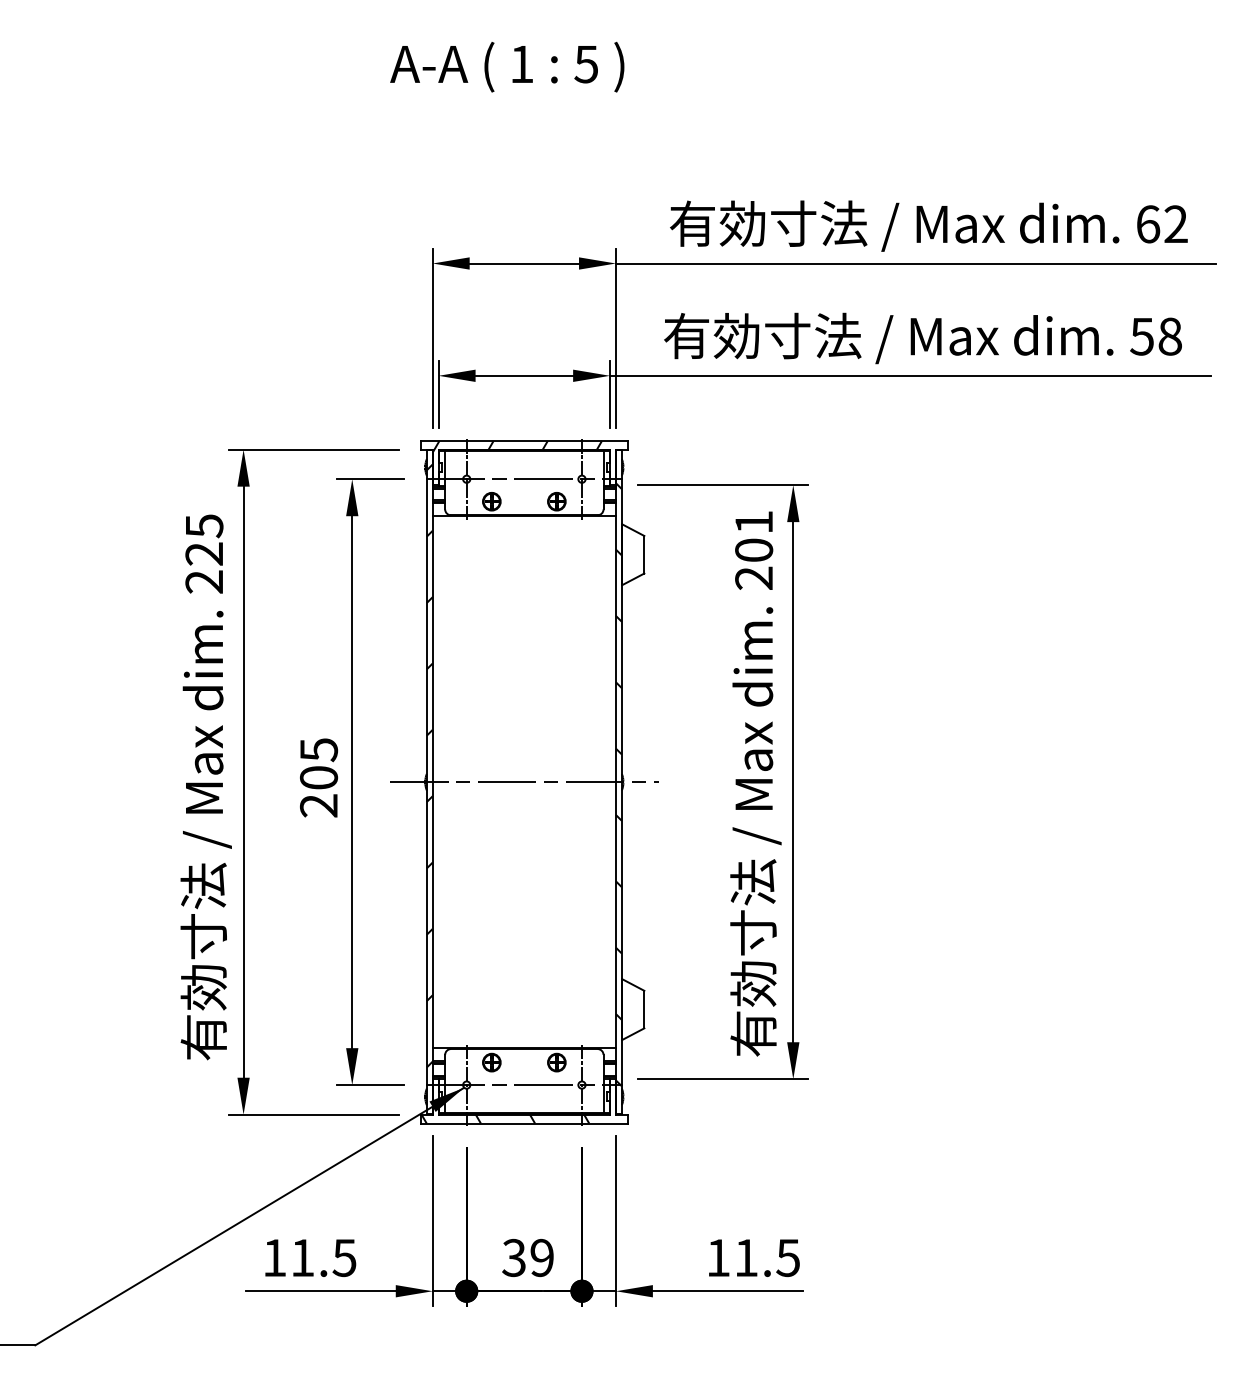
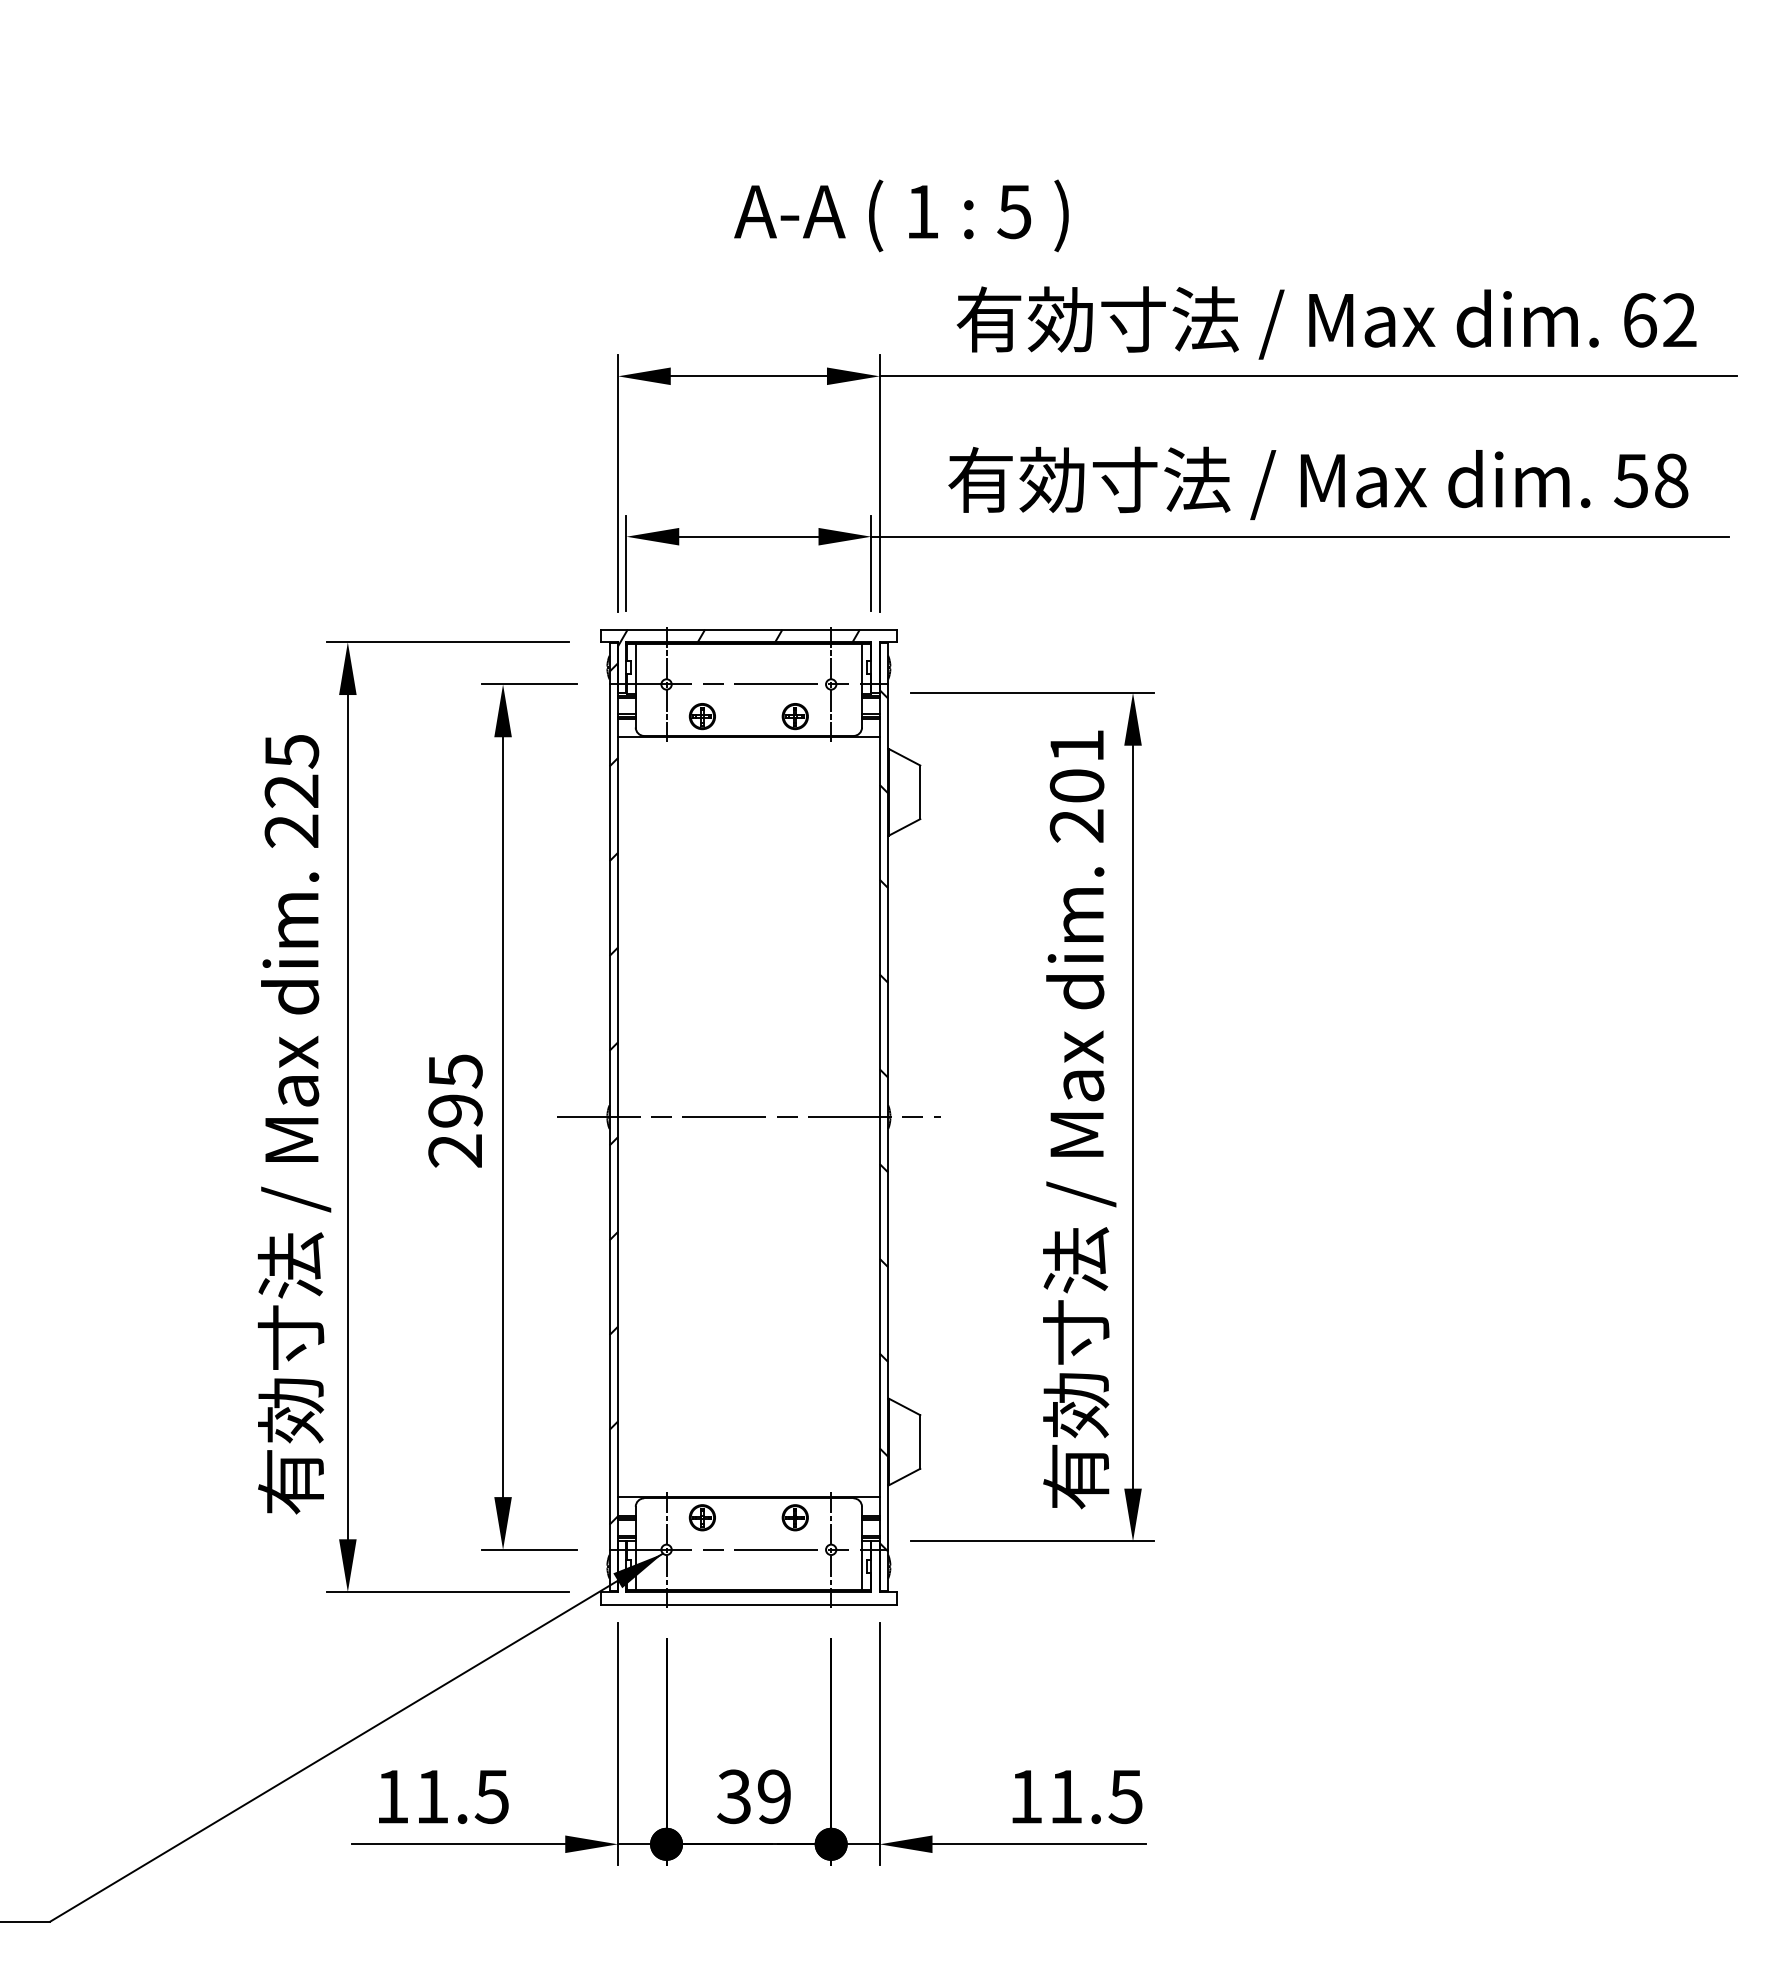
text: (507, 66) -> (901, 215), moved
text: (318, 777) -> (455, 1110), 205 -> 295
hatch: (505, 1119) -> (721, 1598), removed

